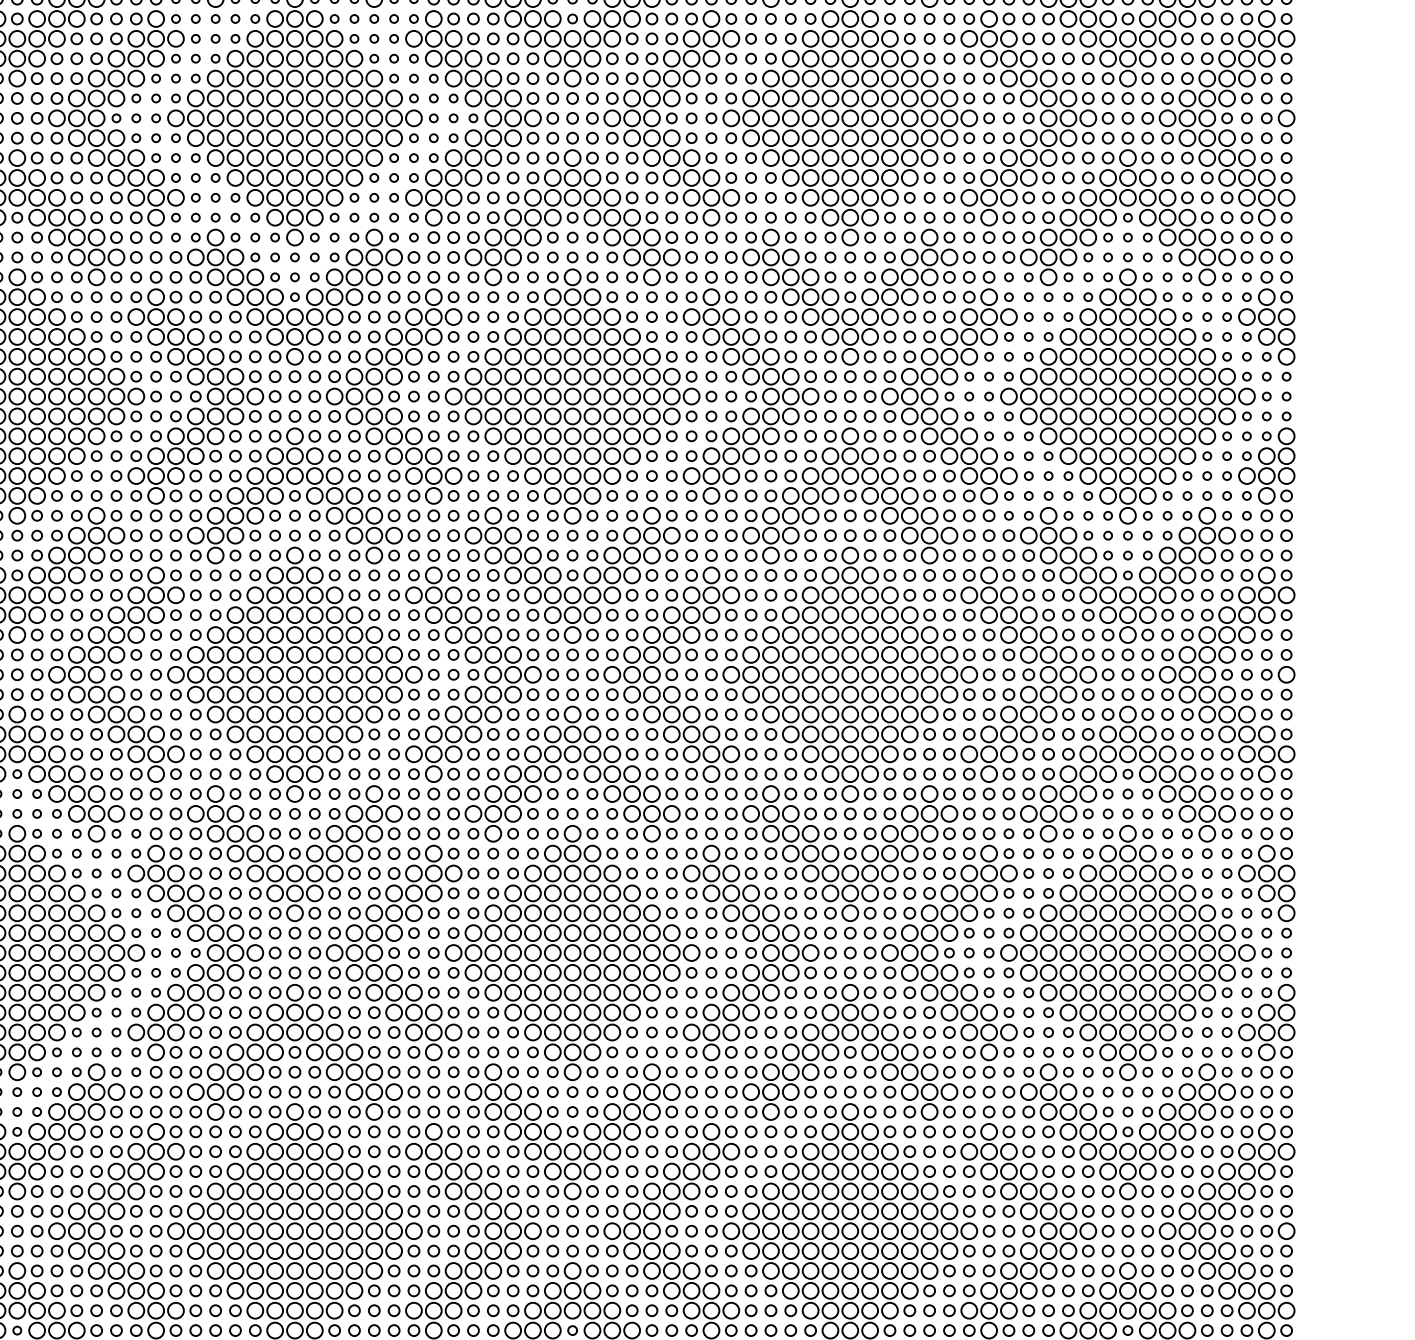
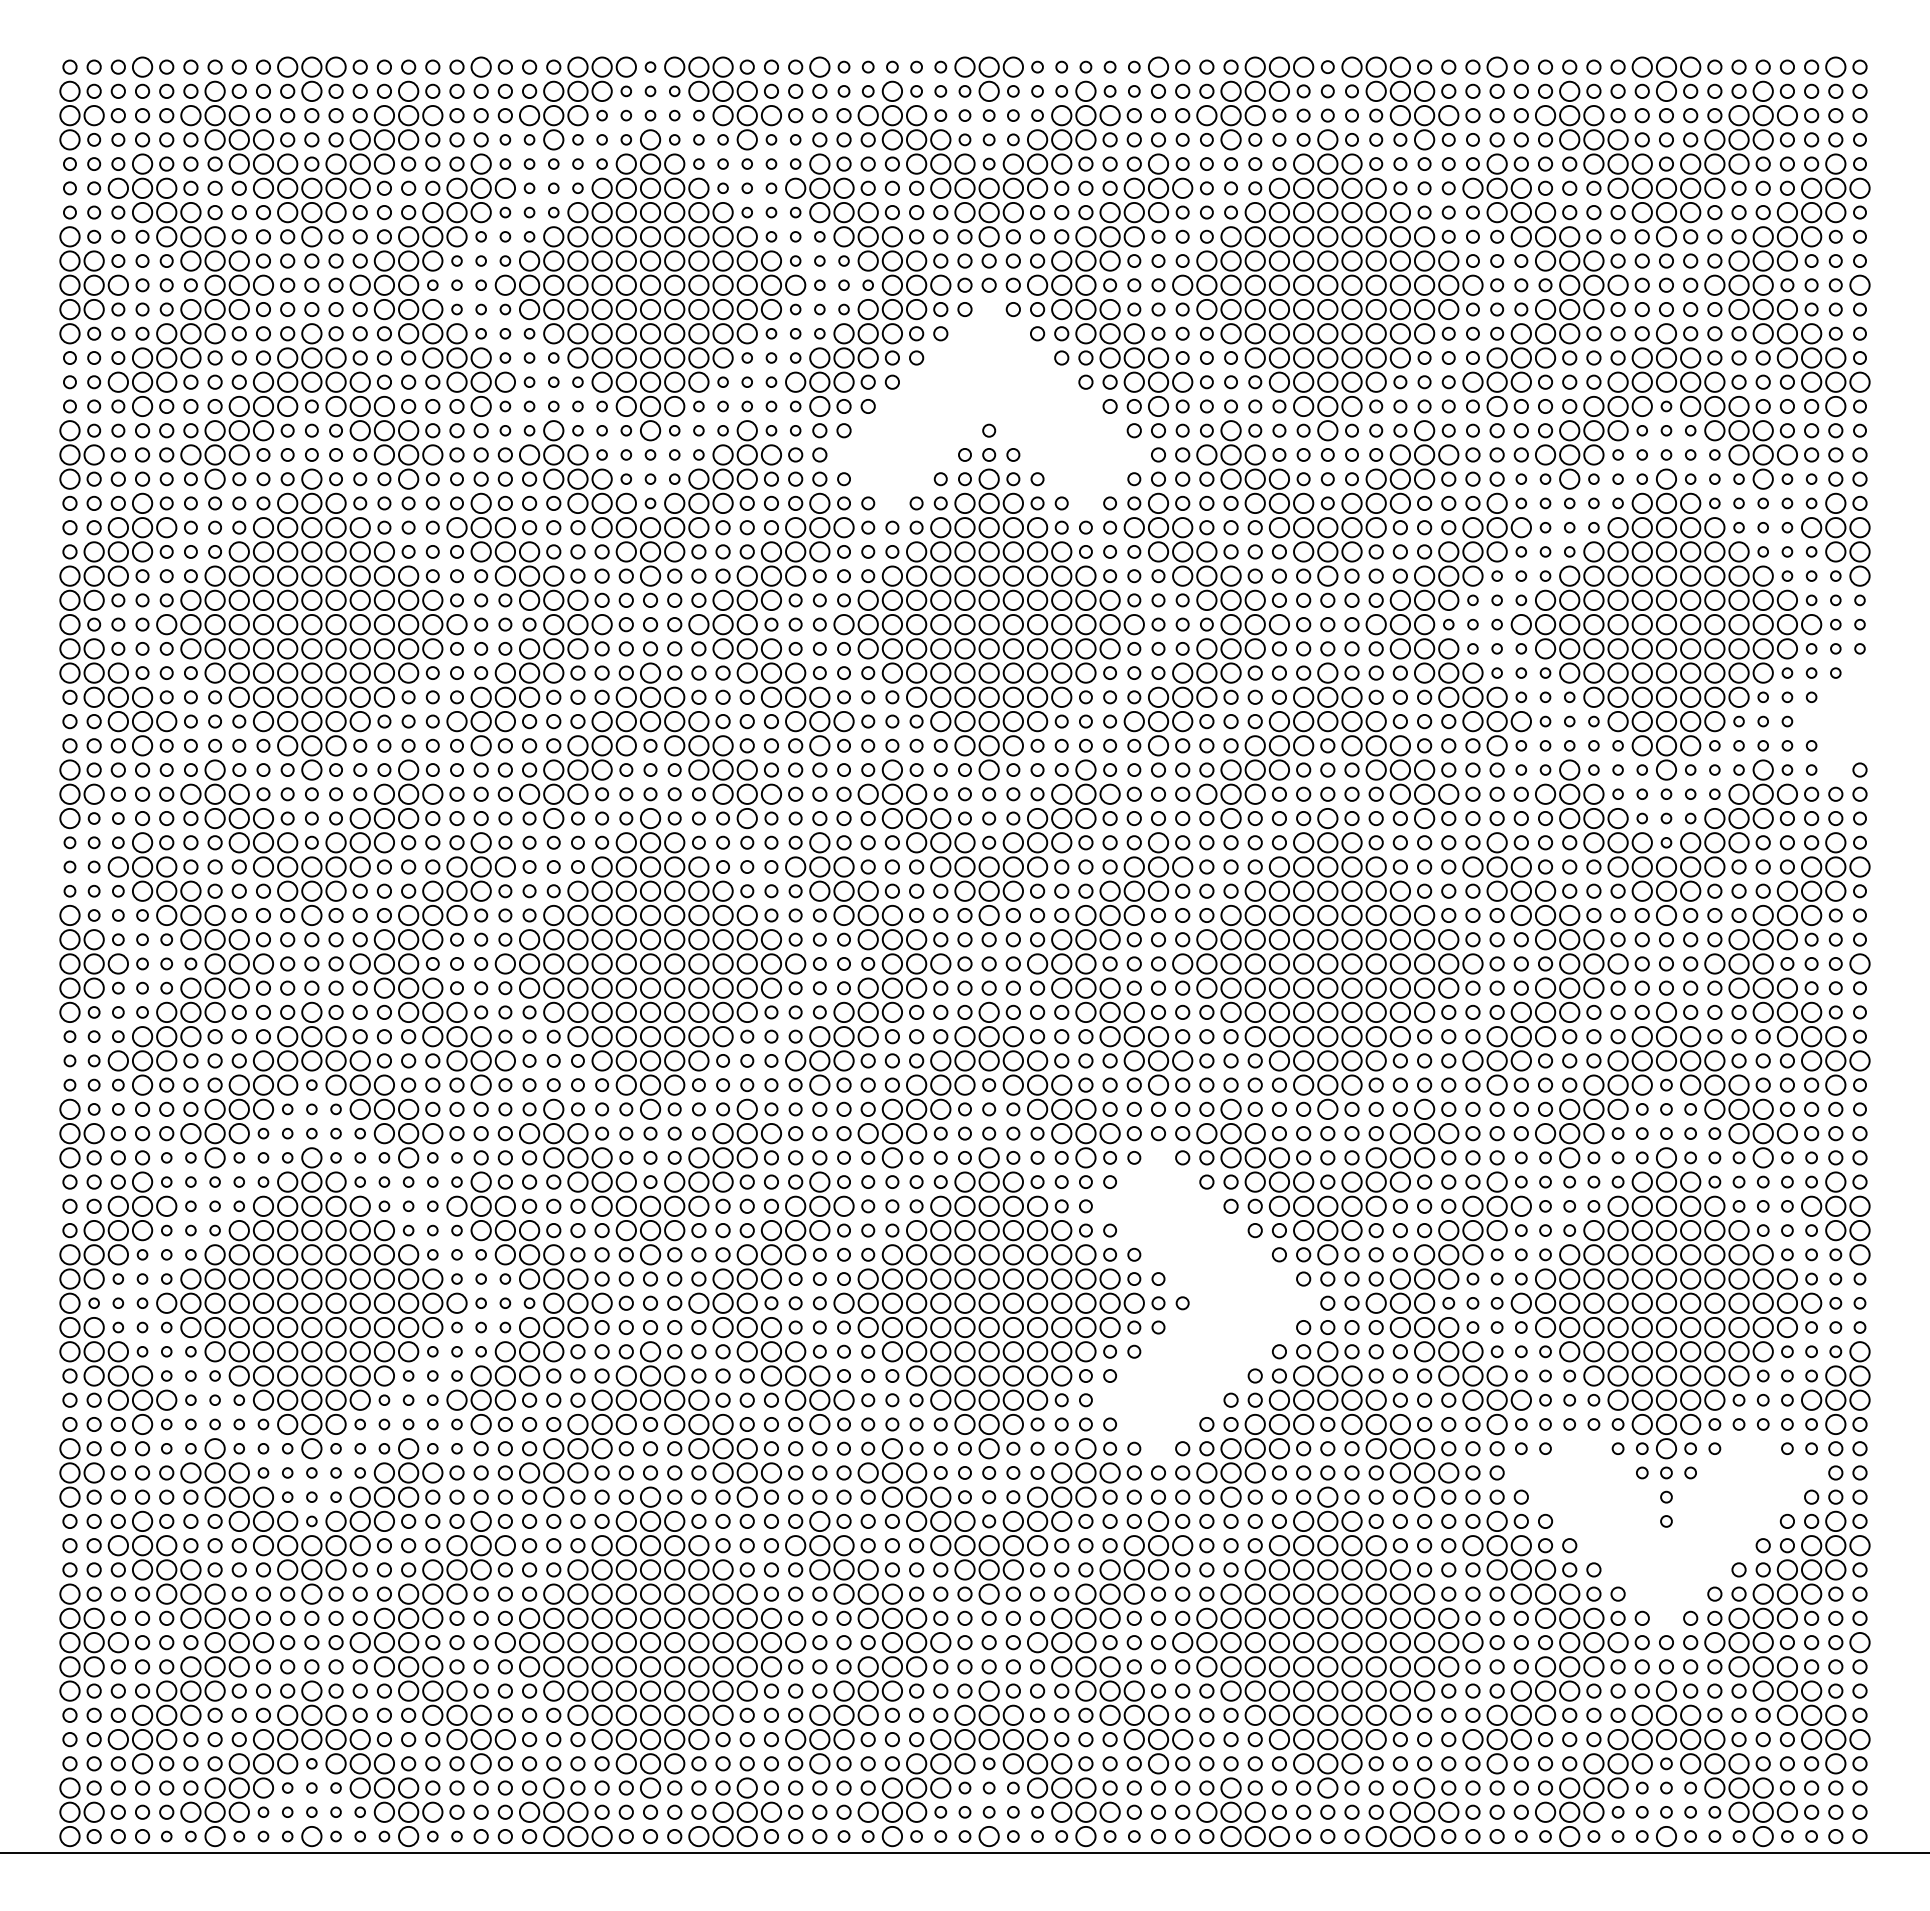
part: (572, 217) -> (988, 406), removed
part: (1266, 474) -> (1835, 719), removed
part: (751, 953) -> (1207, 1303), removed
part: (1127, 1140) -> (1666, 1531), removed

